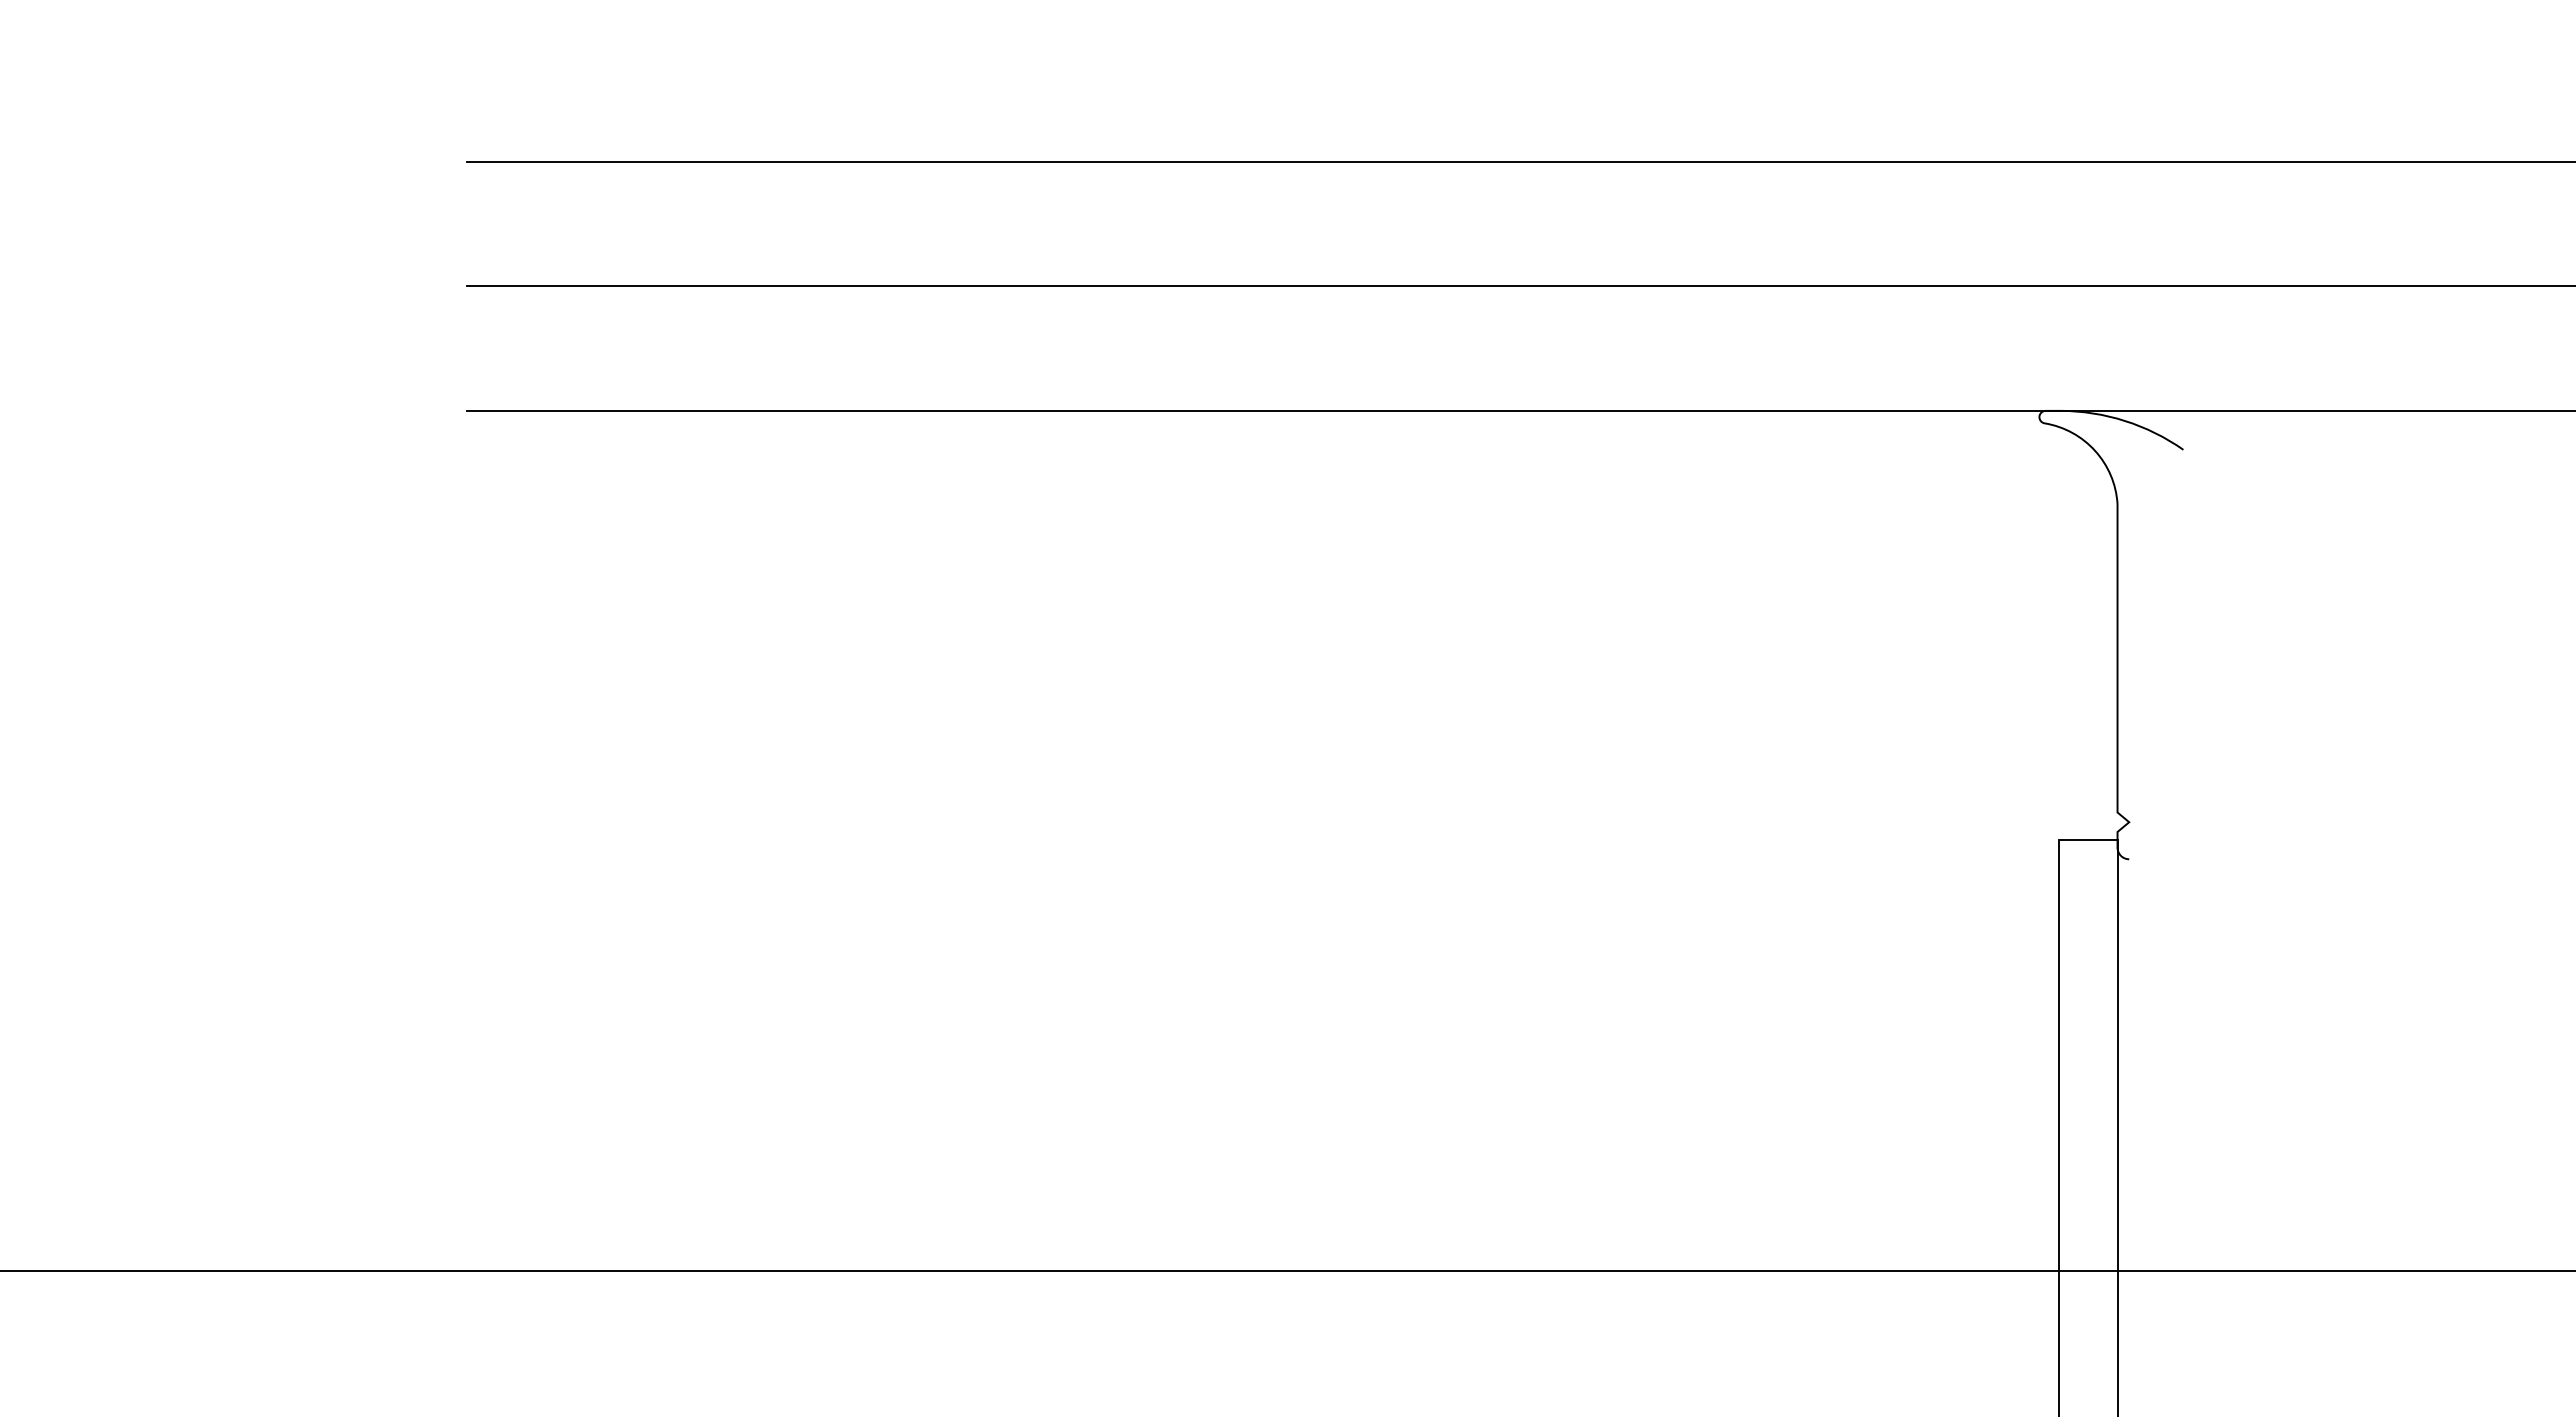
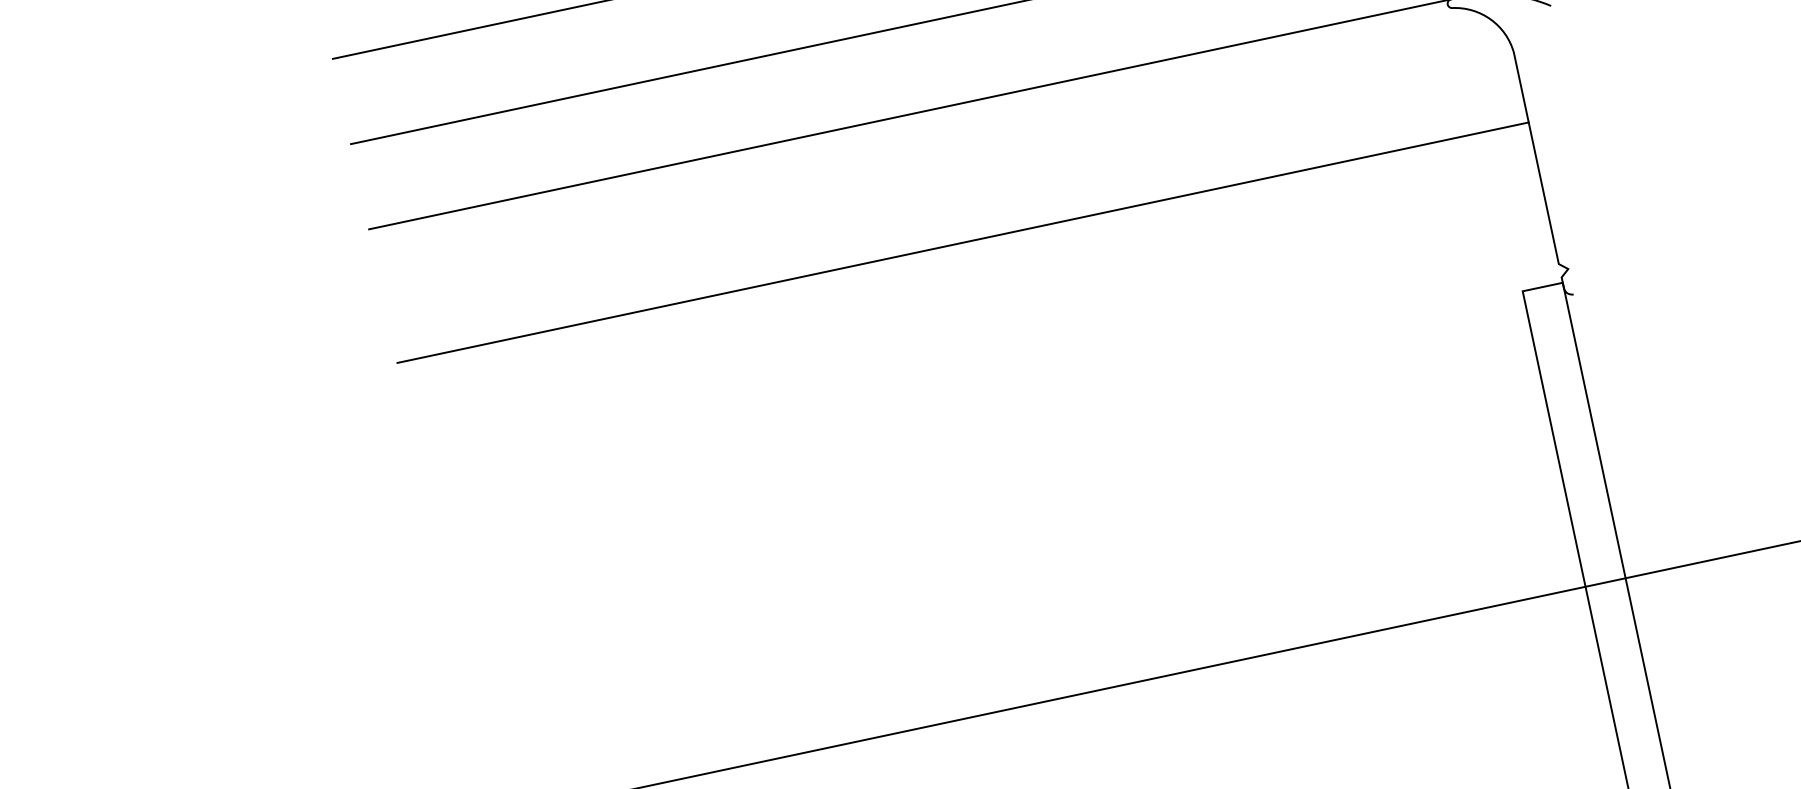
line: (1291, 605) -> (962, 242), added

